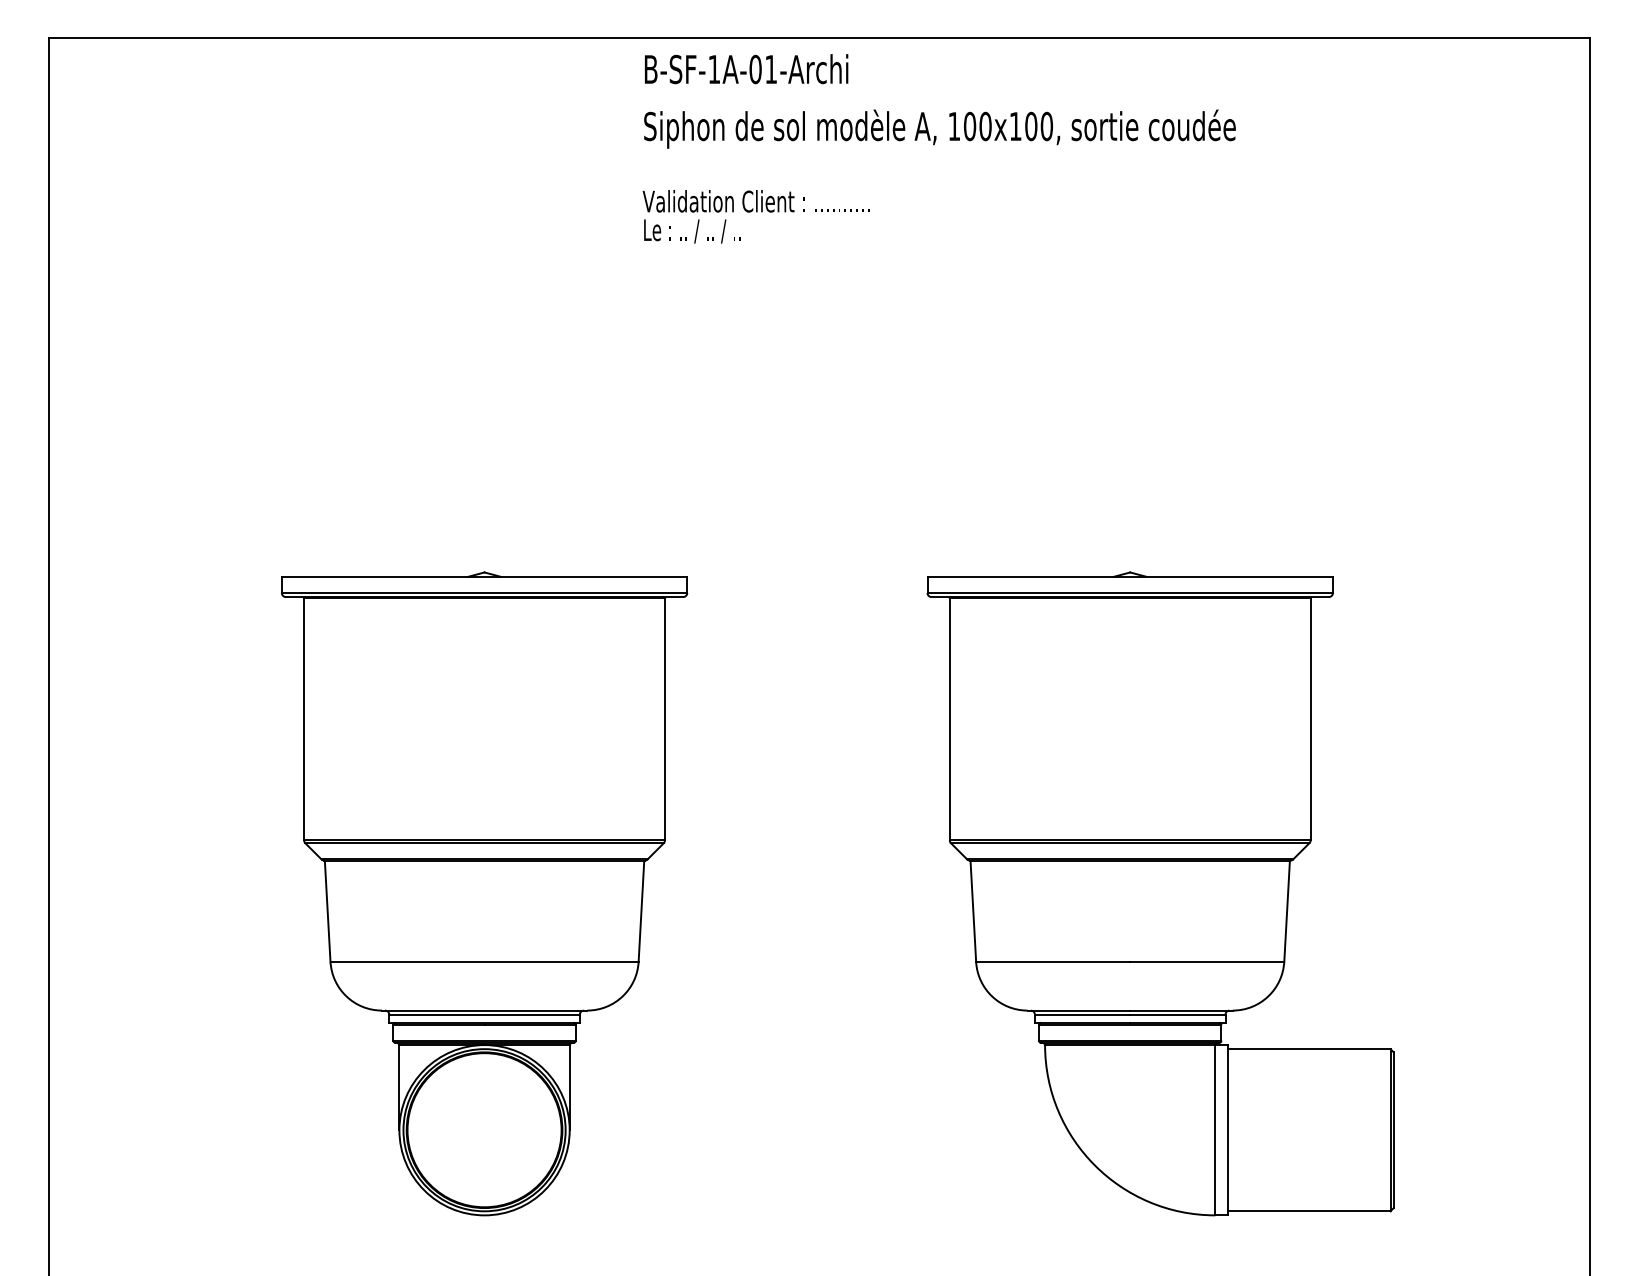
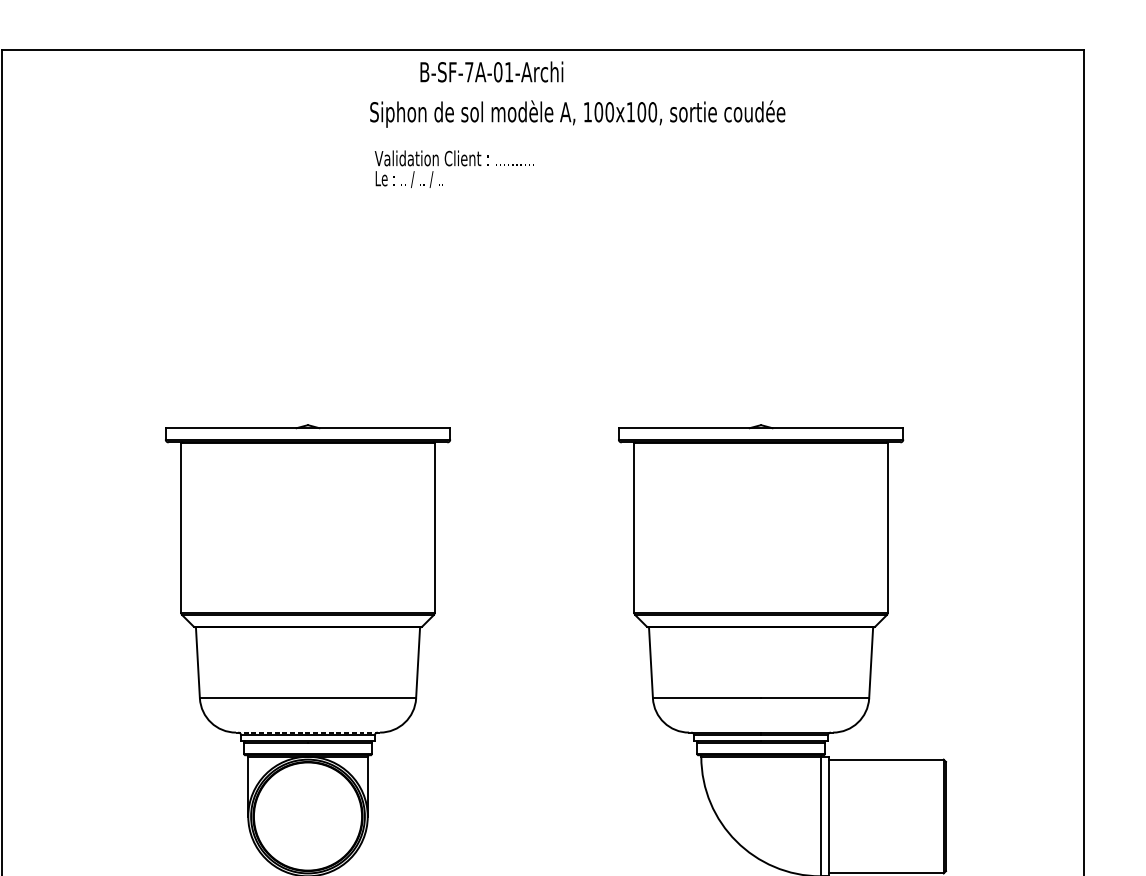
text: (714, 69) -> (469, 72), B-SF-1A-01-Archi -> B-SF-7A-01-Archi
text: (939, 128) -> (577, 113), moved
text: (755, 216) -> (453, 169), moved
line: (484, 1010) -> (307, 732), solid -> dashed

